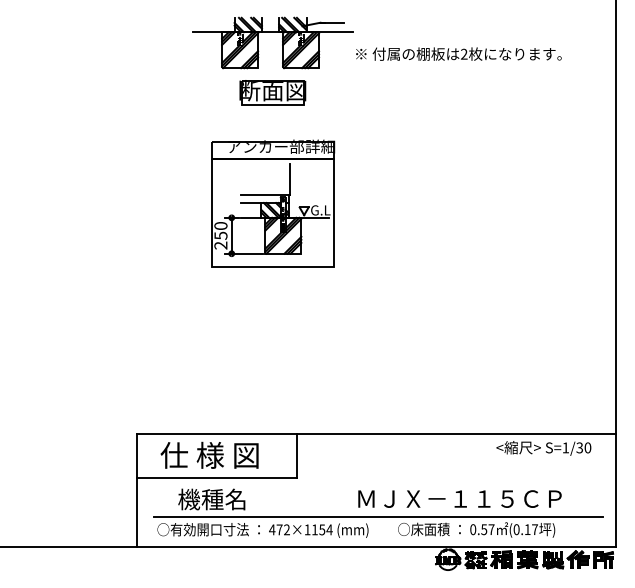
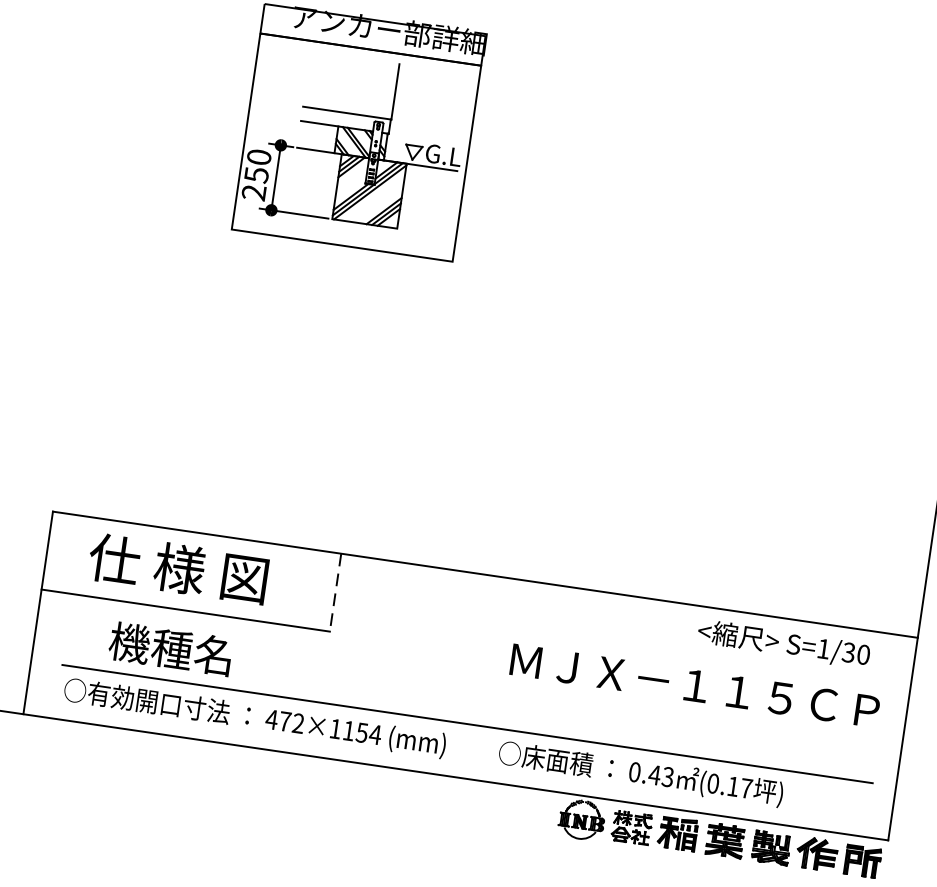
line: (296, 455) -> (335, 591), solid -> dashed
text: (459, 498) -> (694, 684), moved
text: (487, 529) -> (660, 775), 0.57 -> 0.43

